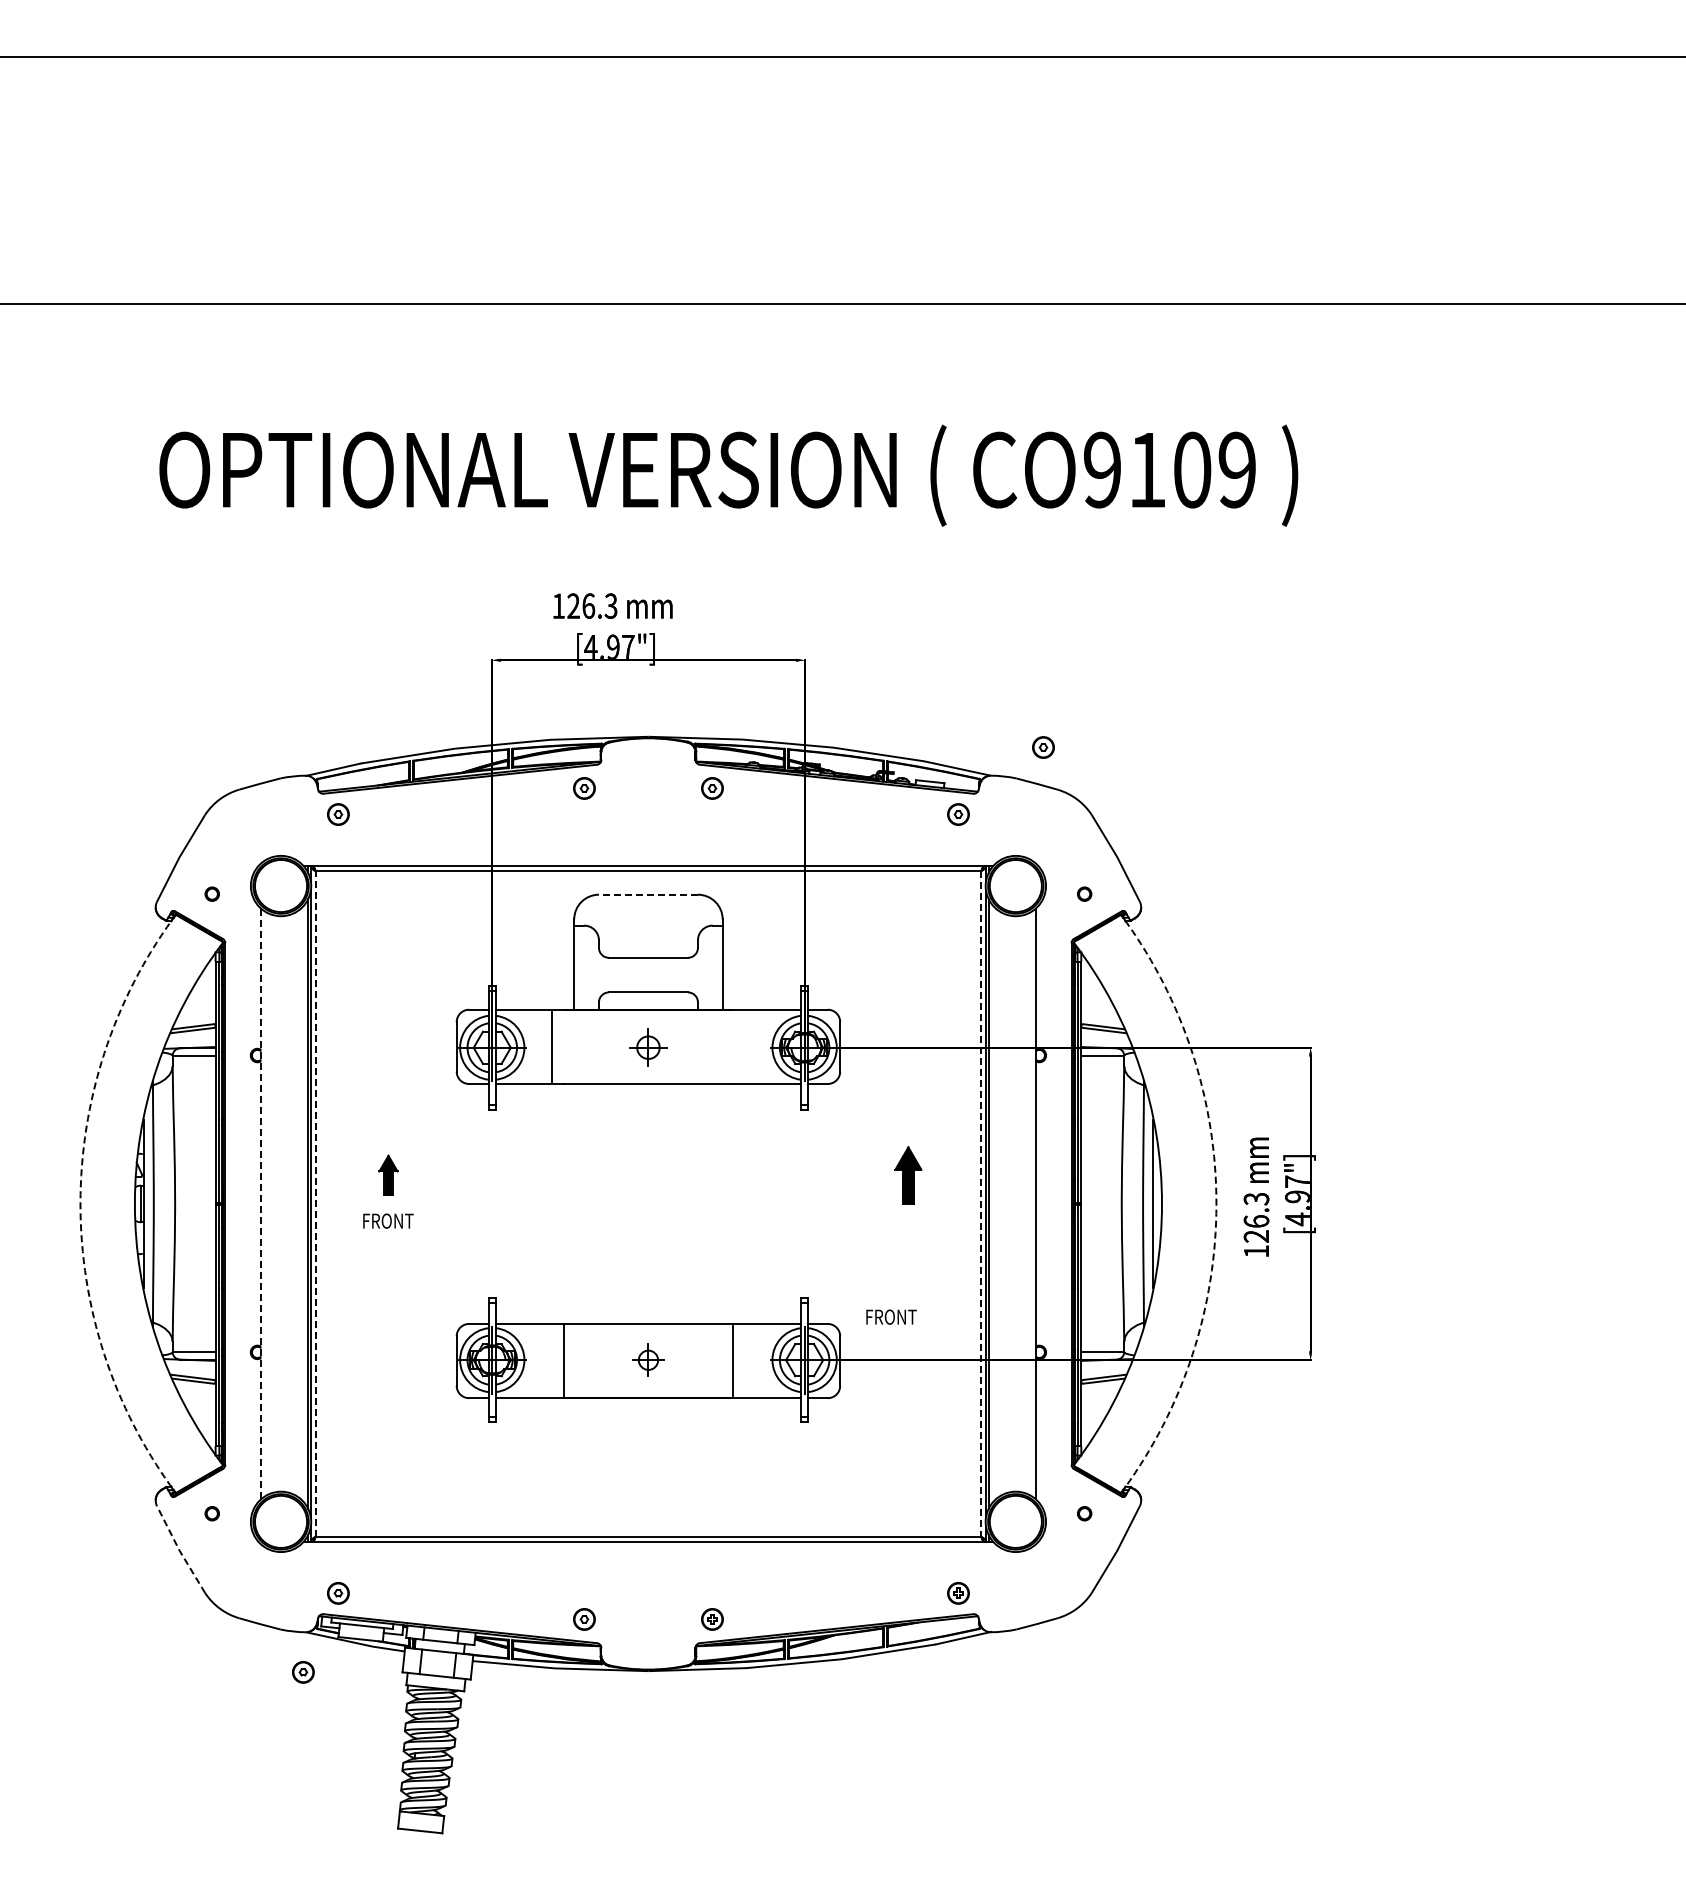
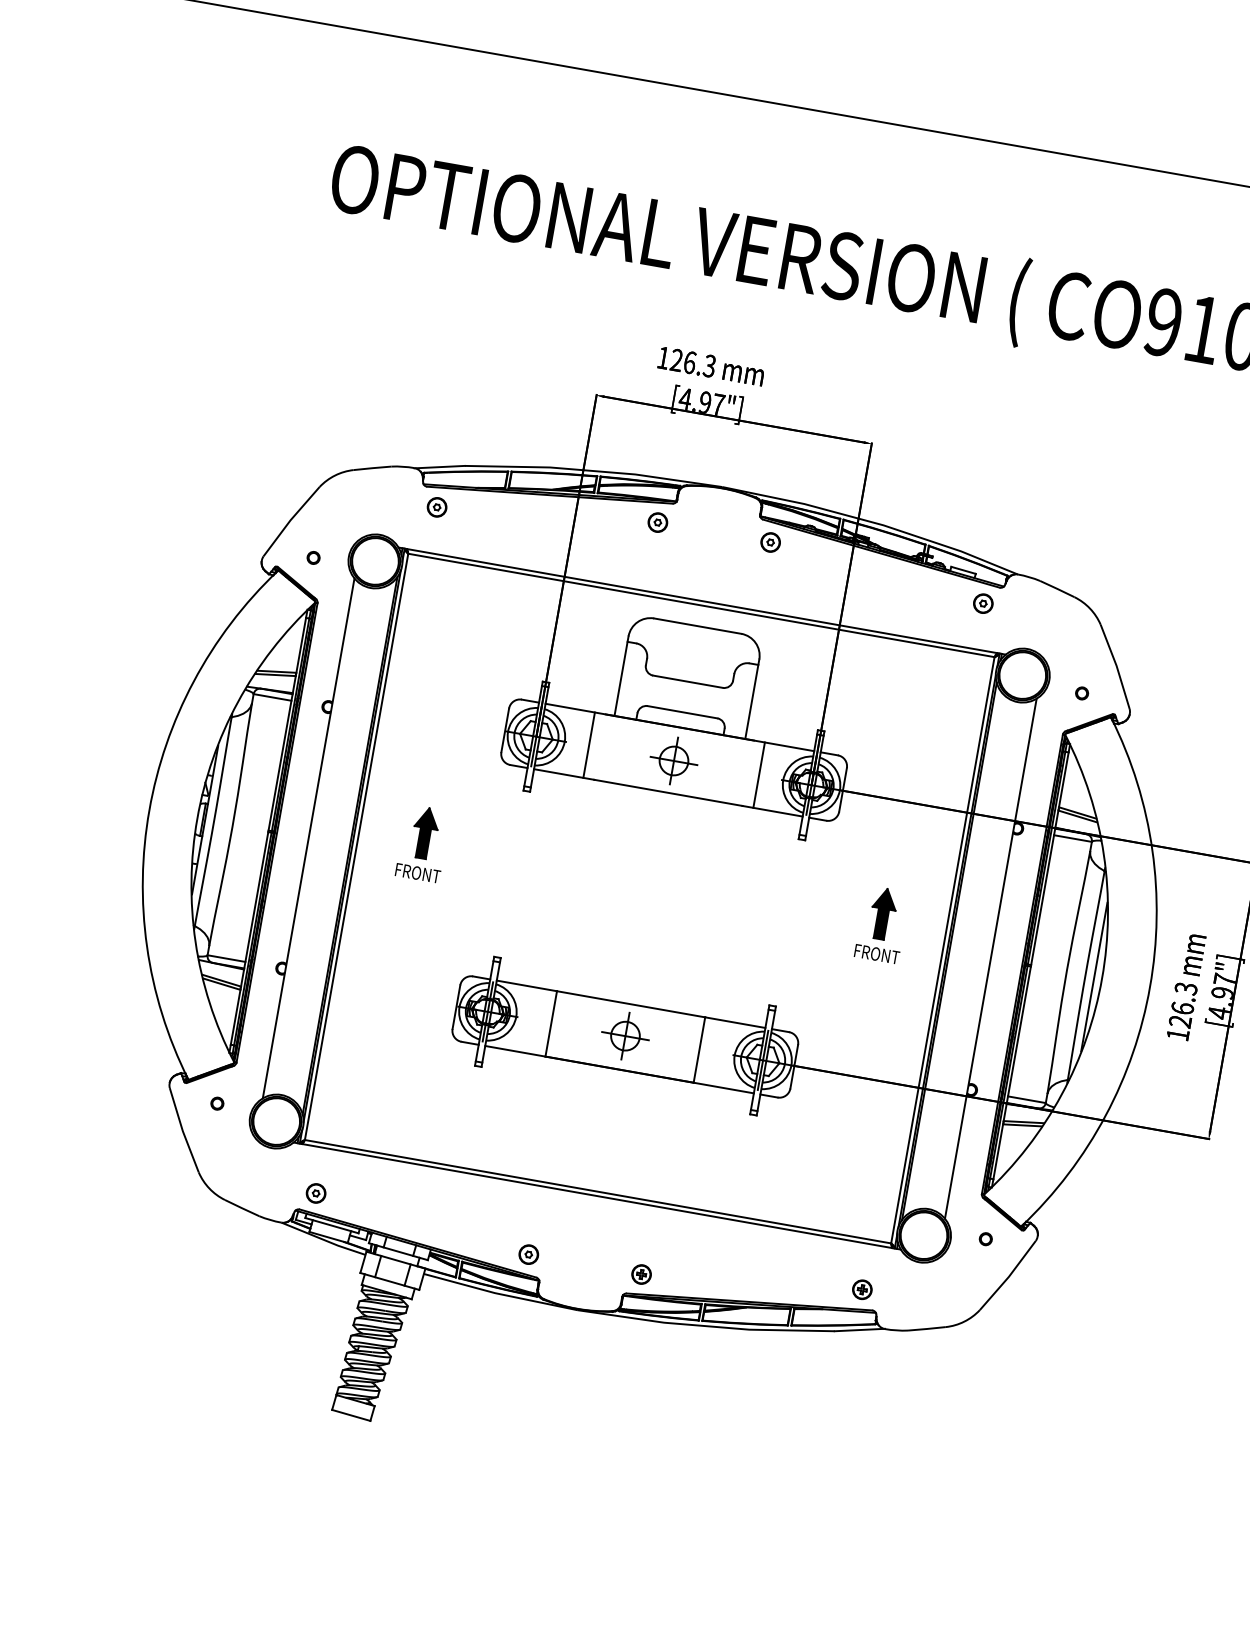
part: (1043, 747) -> (1068, 557), removed
line: (647, 894) -> (696, 625), dashed -> solid
line: (744, 1046) -> (758, 774), added
part: (648, 1047) -> (674, 760), size x1.43
part: (388, 1175) -> (425, 833), size x1.43
arc: (80, 1203) -> (149, 809), dashed -> solid
line: (261, 1203) -> (308, 838), dashed -> solid
line: (315, 1203) -> (356, 846), dashed -> solid
line: (981, 1203) -> (943, 949), dashed -> solid
arc: (1216, 1203) -> (1150, 986), dashed -> solid
text: (891, 1316) -> (877, 953), moved
part: (648, 1360) -> (625, 1036), size x1.67
line: (179, 1550) -> (182, 1131), dashed -> solid
part: (303, 1672) -> (273, 1257), removed

